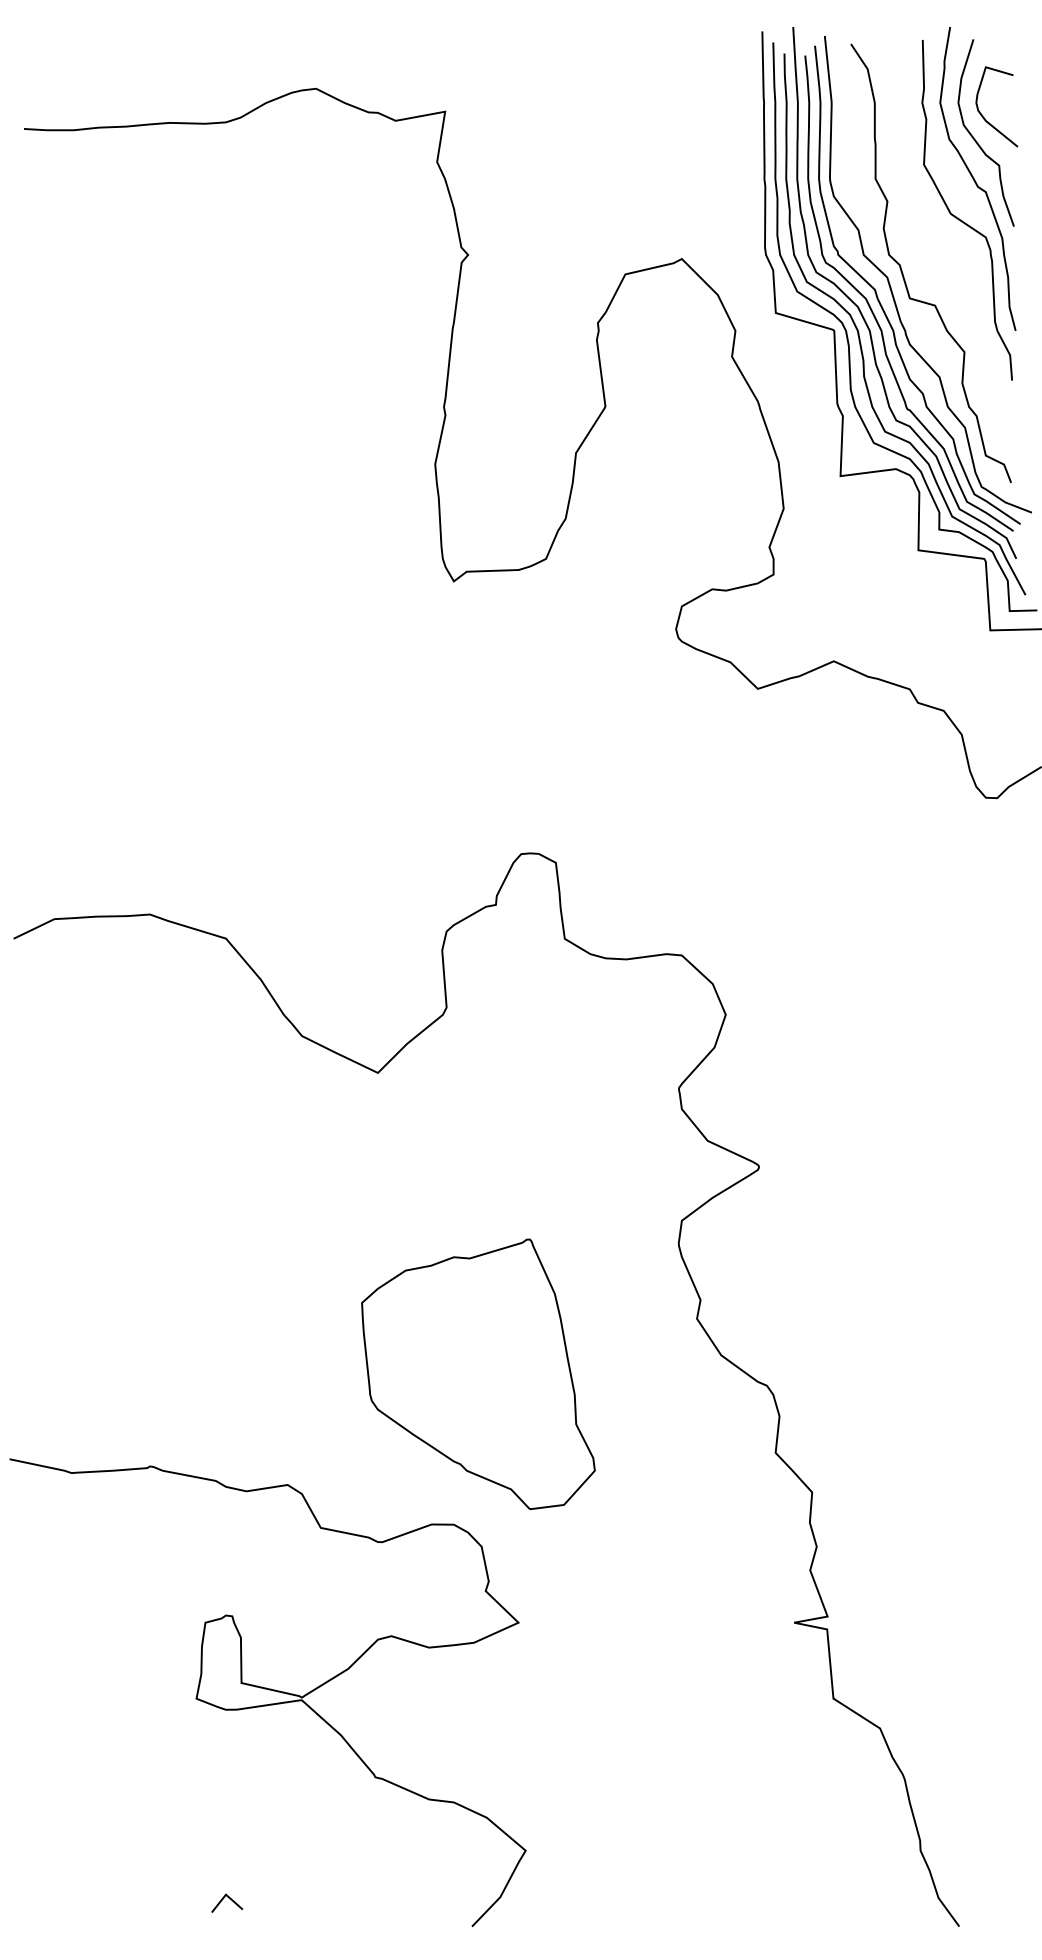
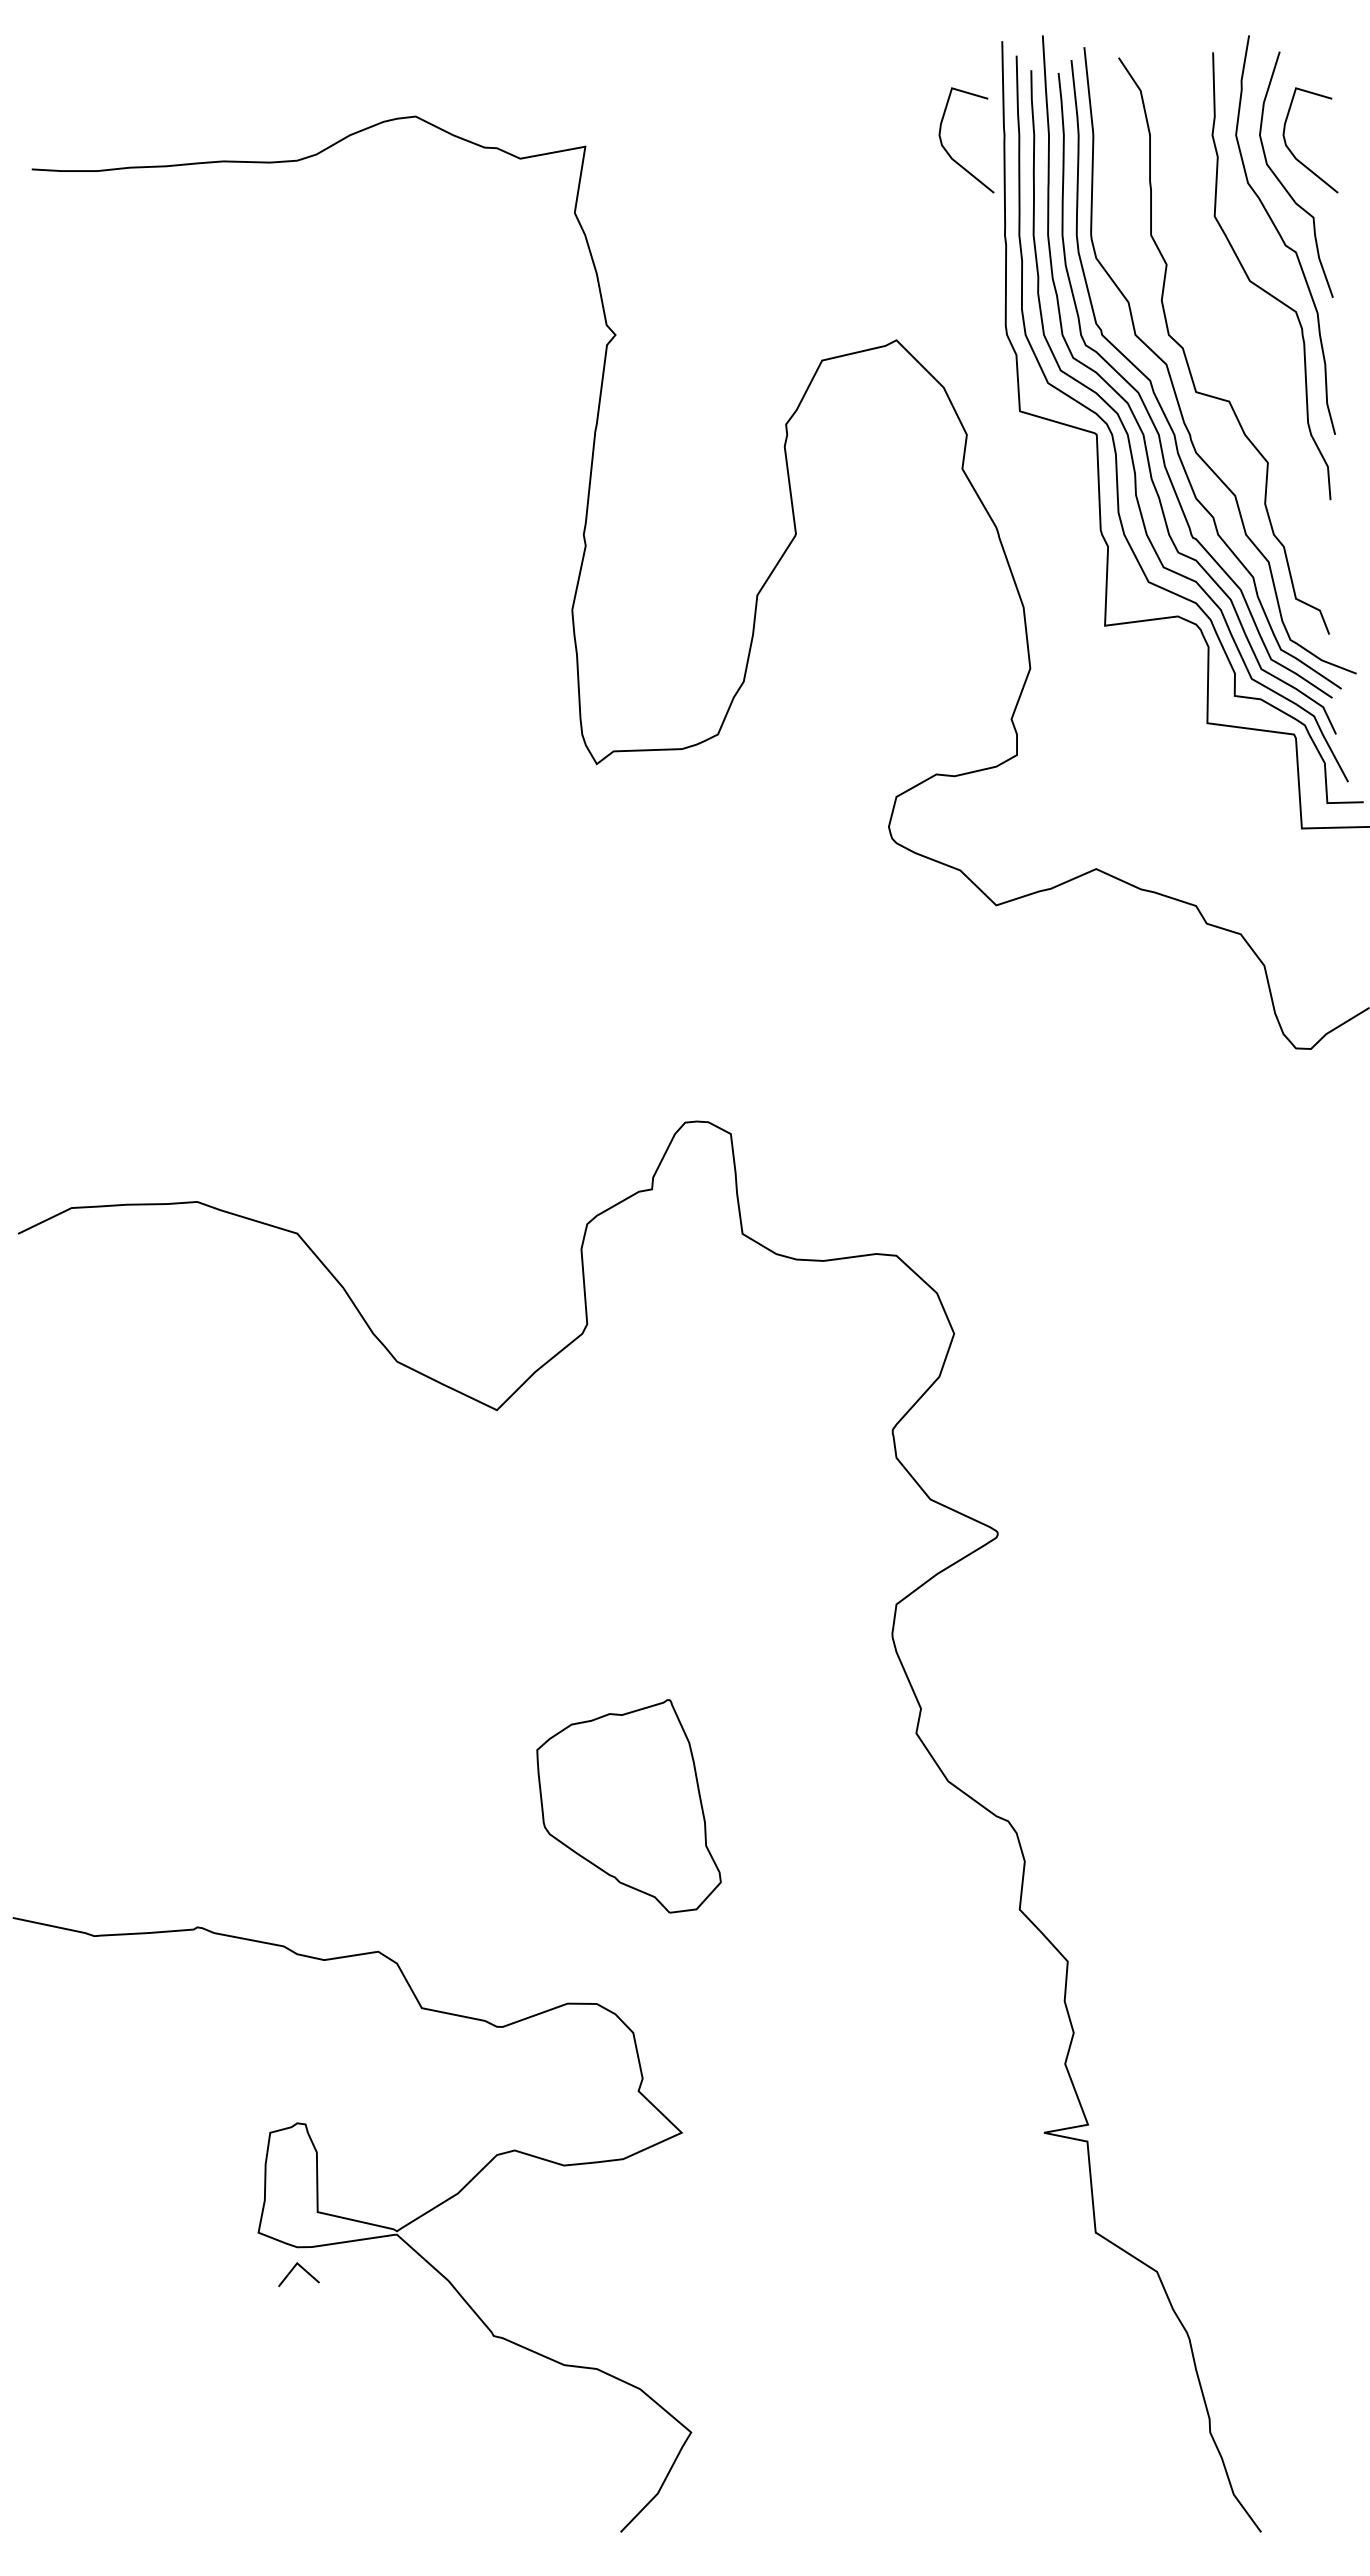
curve: (722, 116) -> (949, 153), added
part: (478, 1374) -> (628, 1806), size x0.6
line: (229, 1899) -> (302, 2269), moved

